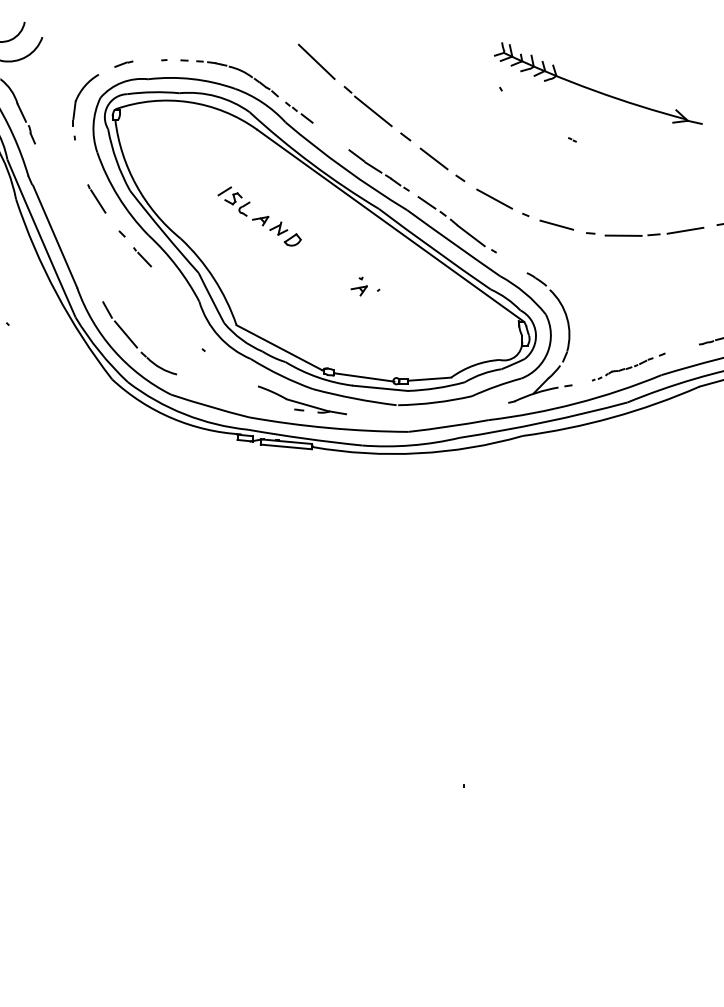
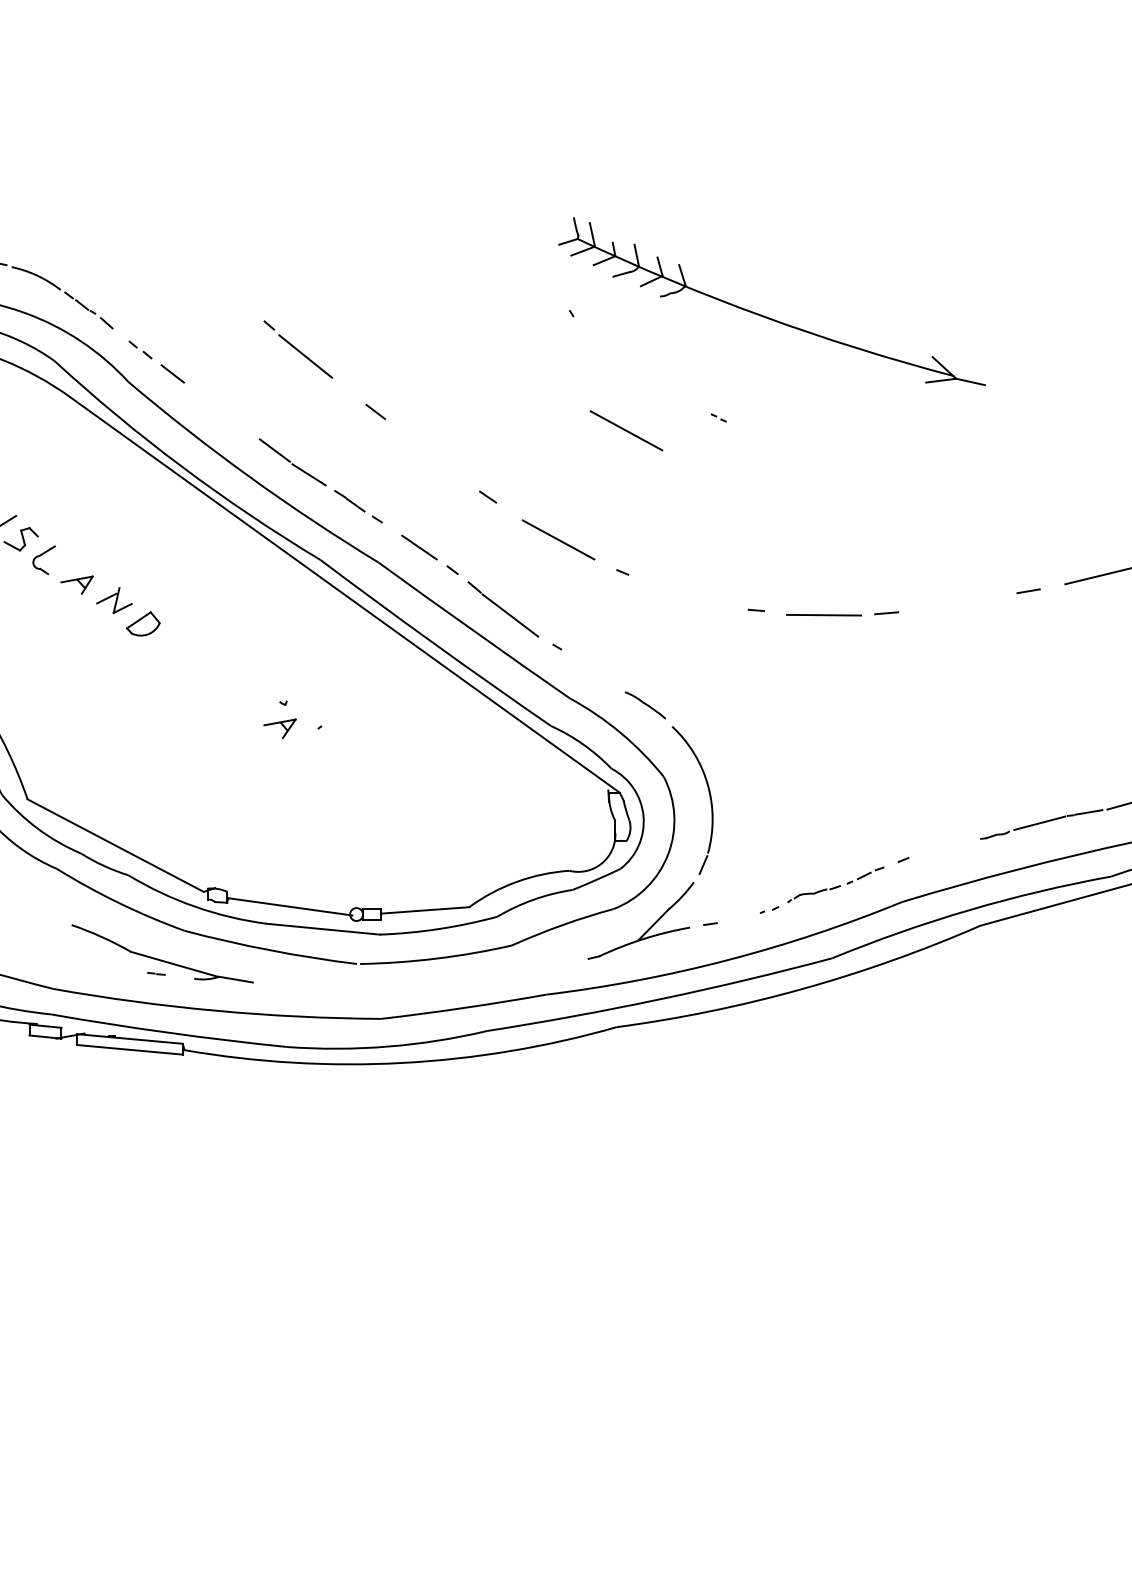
line: (316, 61) -> (192, 256), removed
part: (367, 106) -> (296, 349), size x0.7
line: (527, 145) -> (626, 429), added
line: (433, 158) -> (432, 456), removed
line: (556, 224) -> (685, 592), removed
line: (685, 230) -> (951, 604), removed

